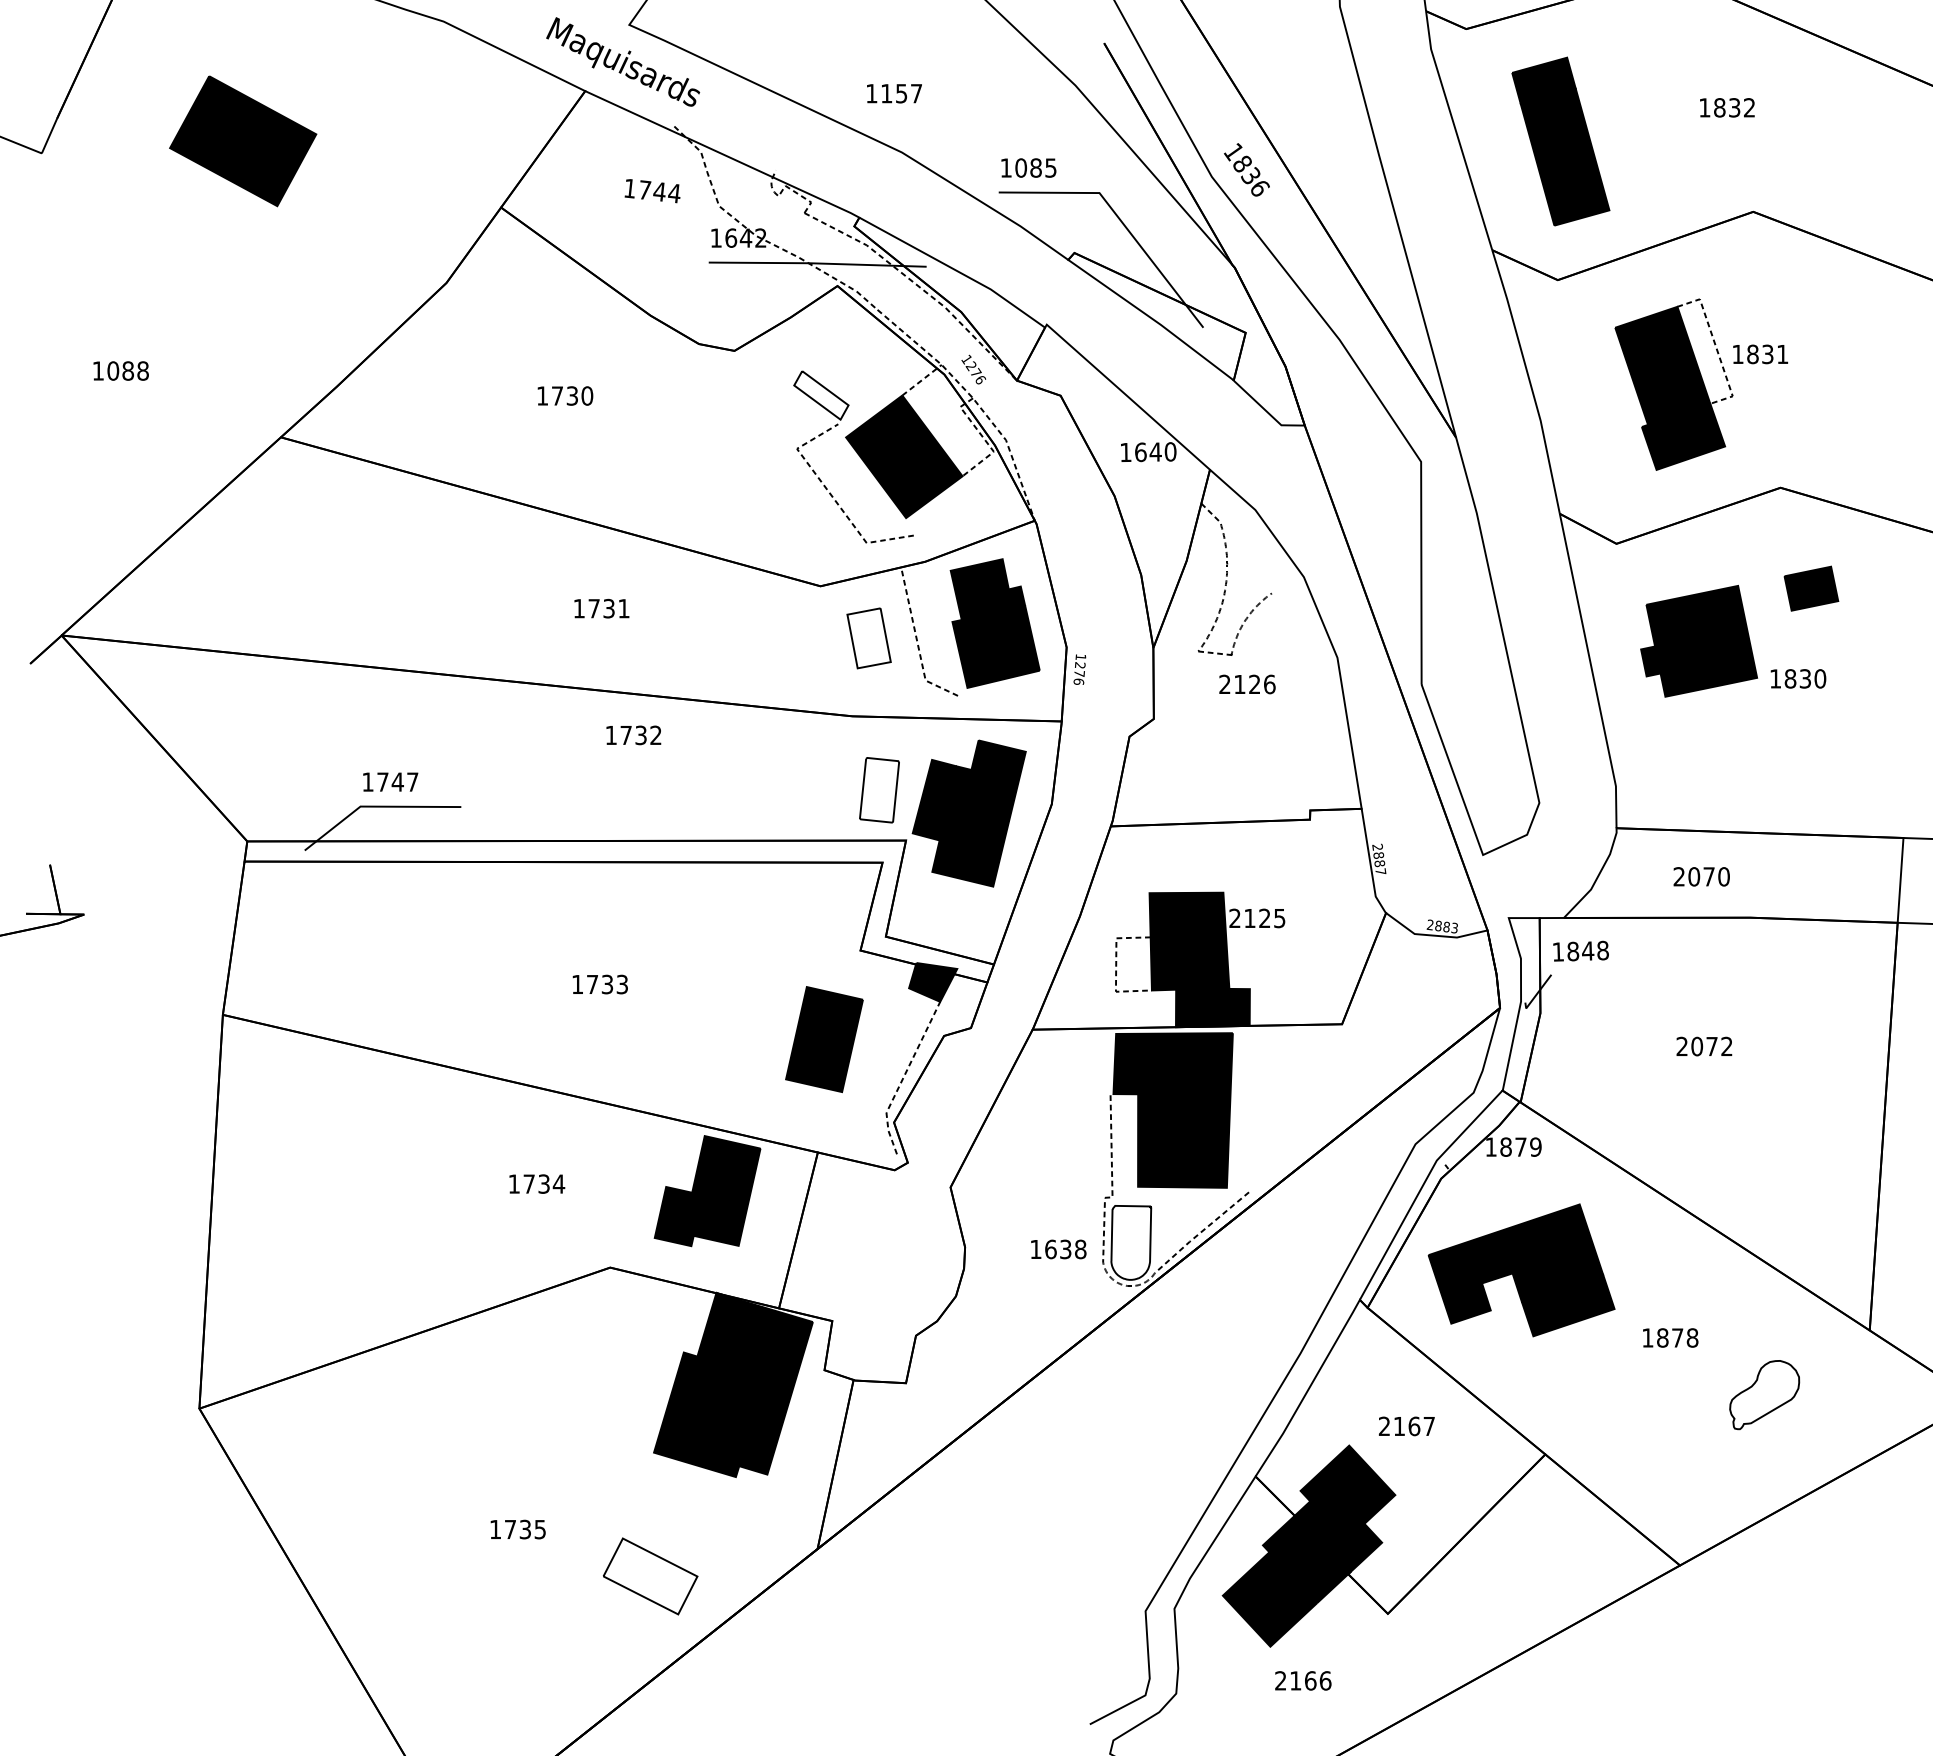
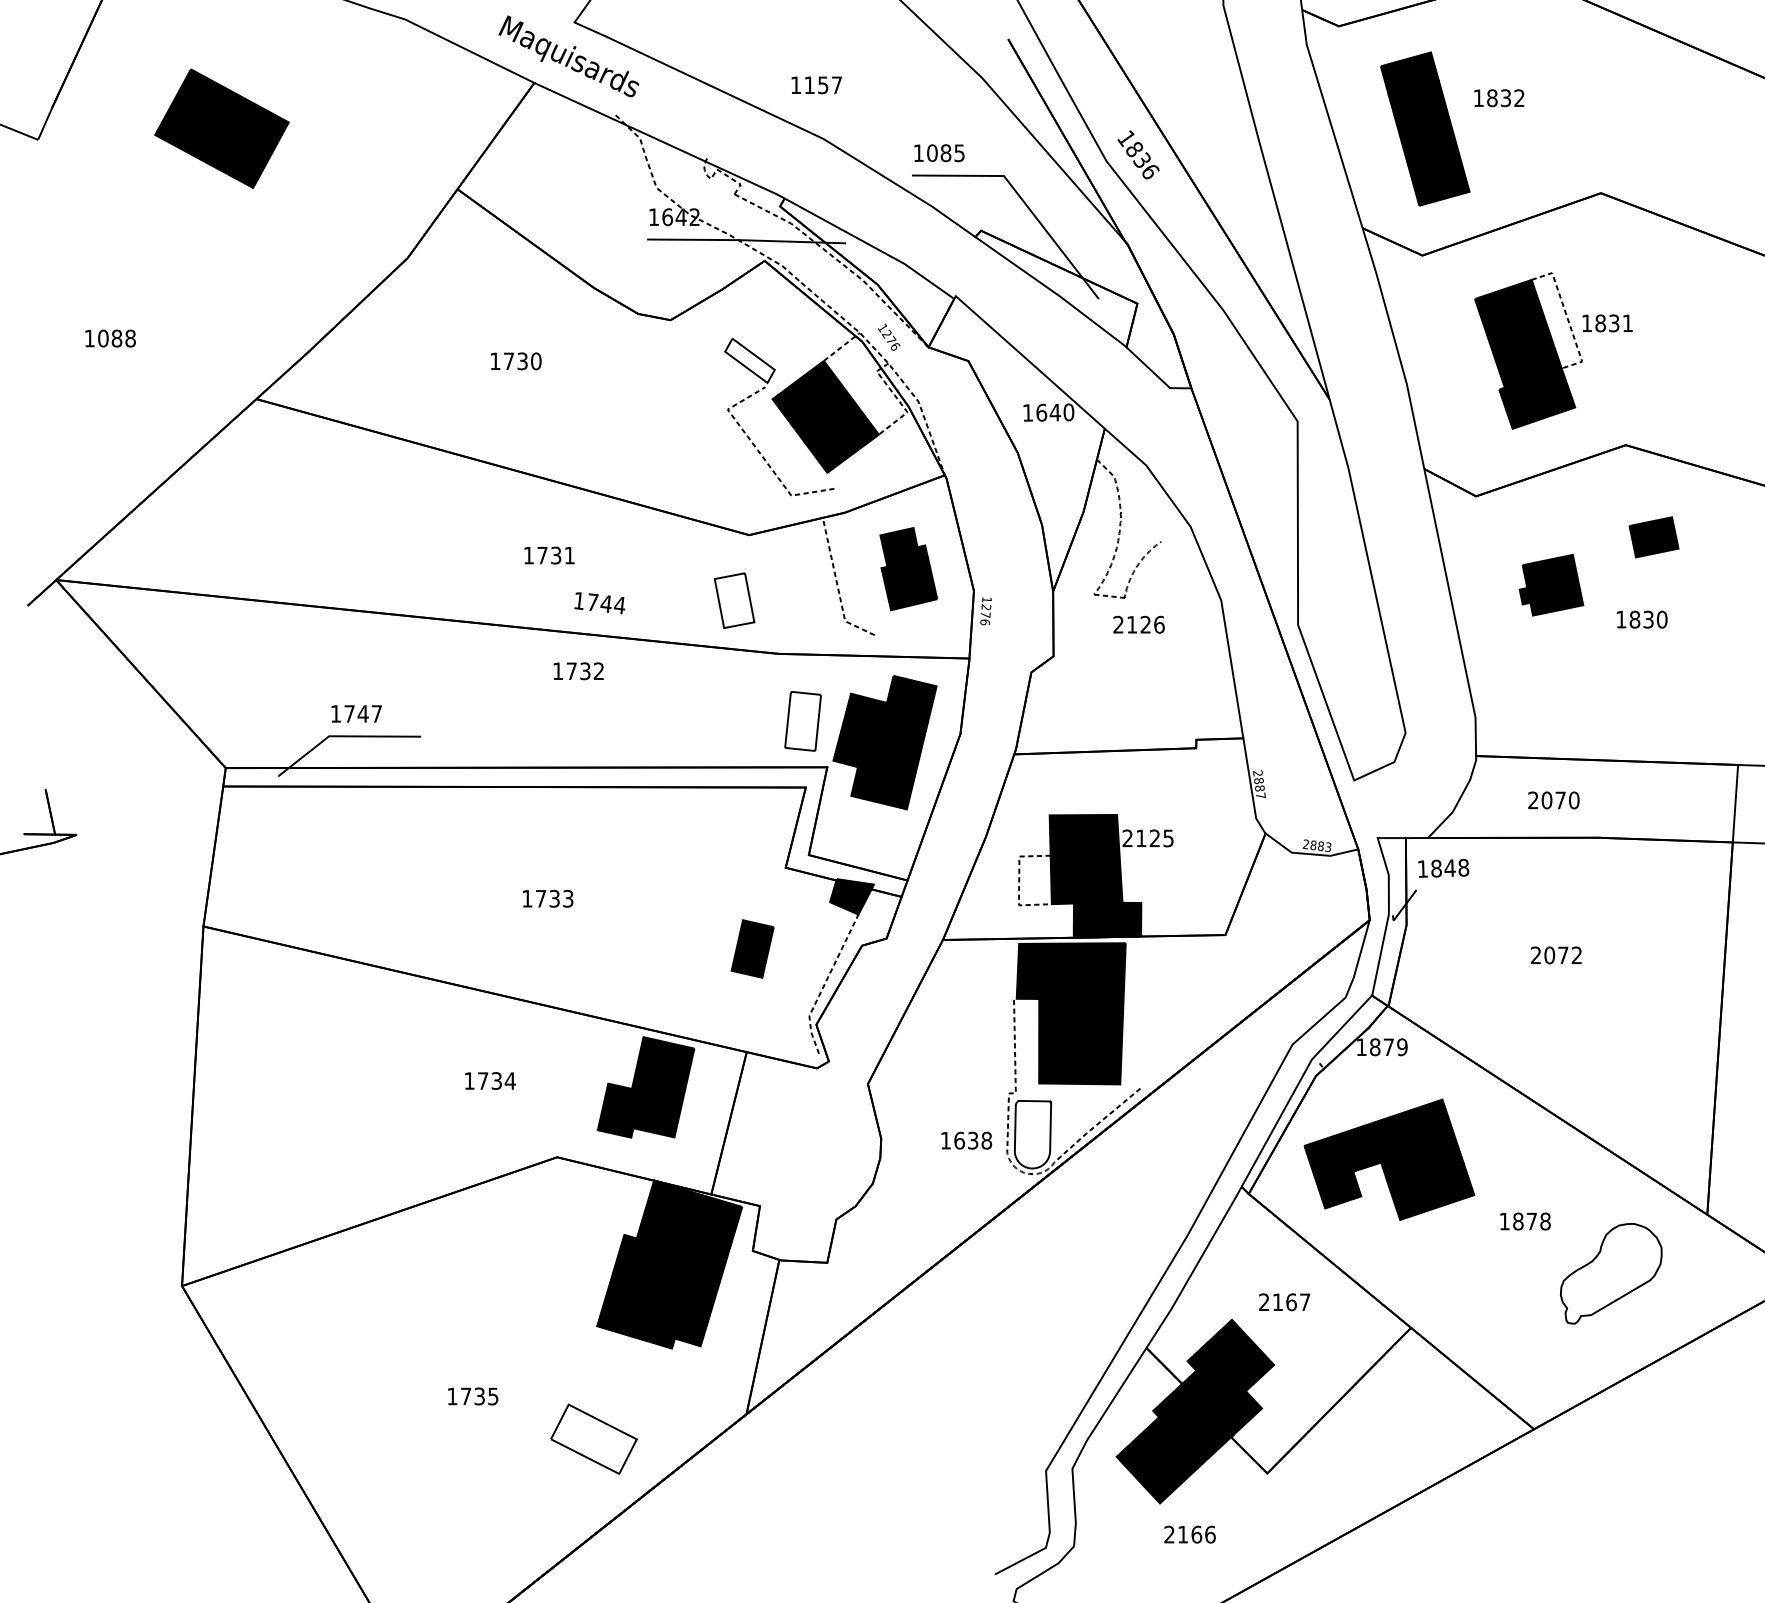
text: (1727, 108) -> (1499, 98), moved
text: (652, 191) -> (599, 603), moved
part: (994, 622) -> (908, 568), size x0.7
part: (869, 638) -> (734, 600), moved
part: (1699, 640) -> (1551, 584), size x0.6
part: (824, 1038) -> (752, 948), size x0.6
part: (1764, 1394) -> (1611, 1273), size x1.6

